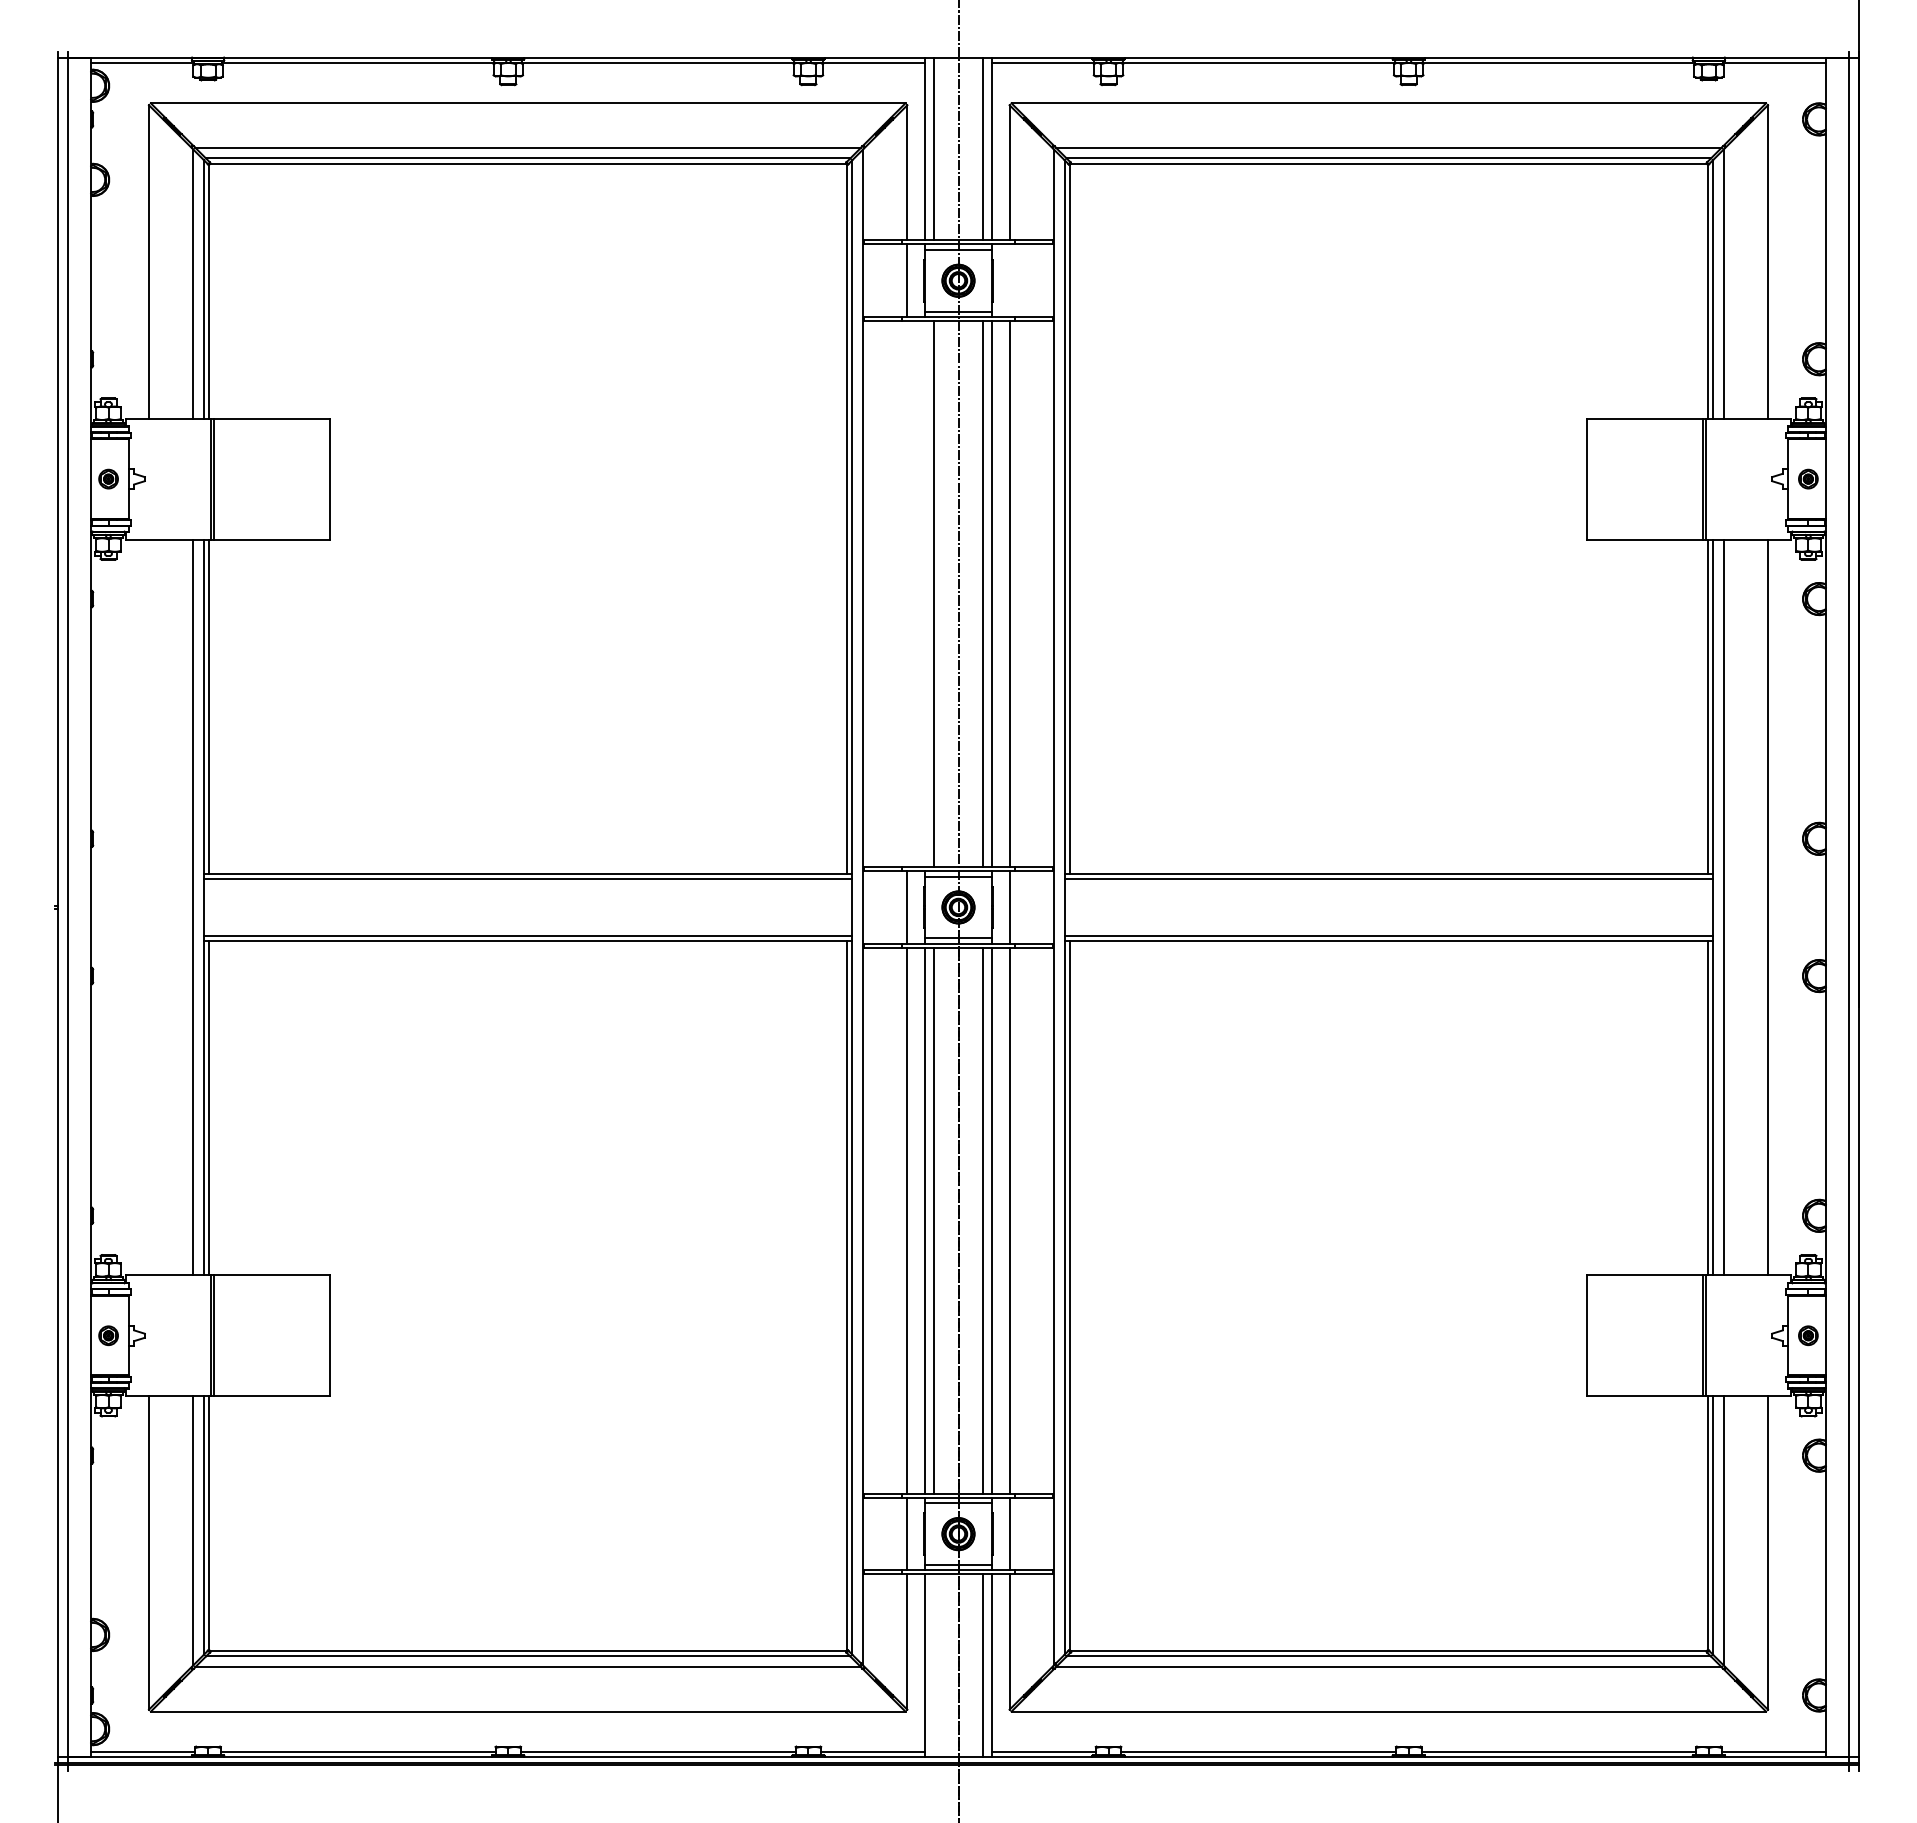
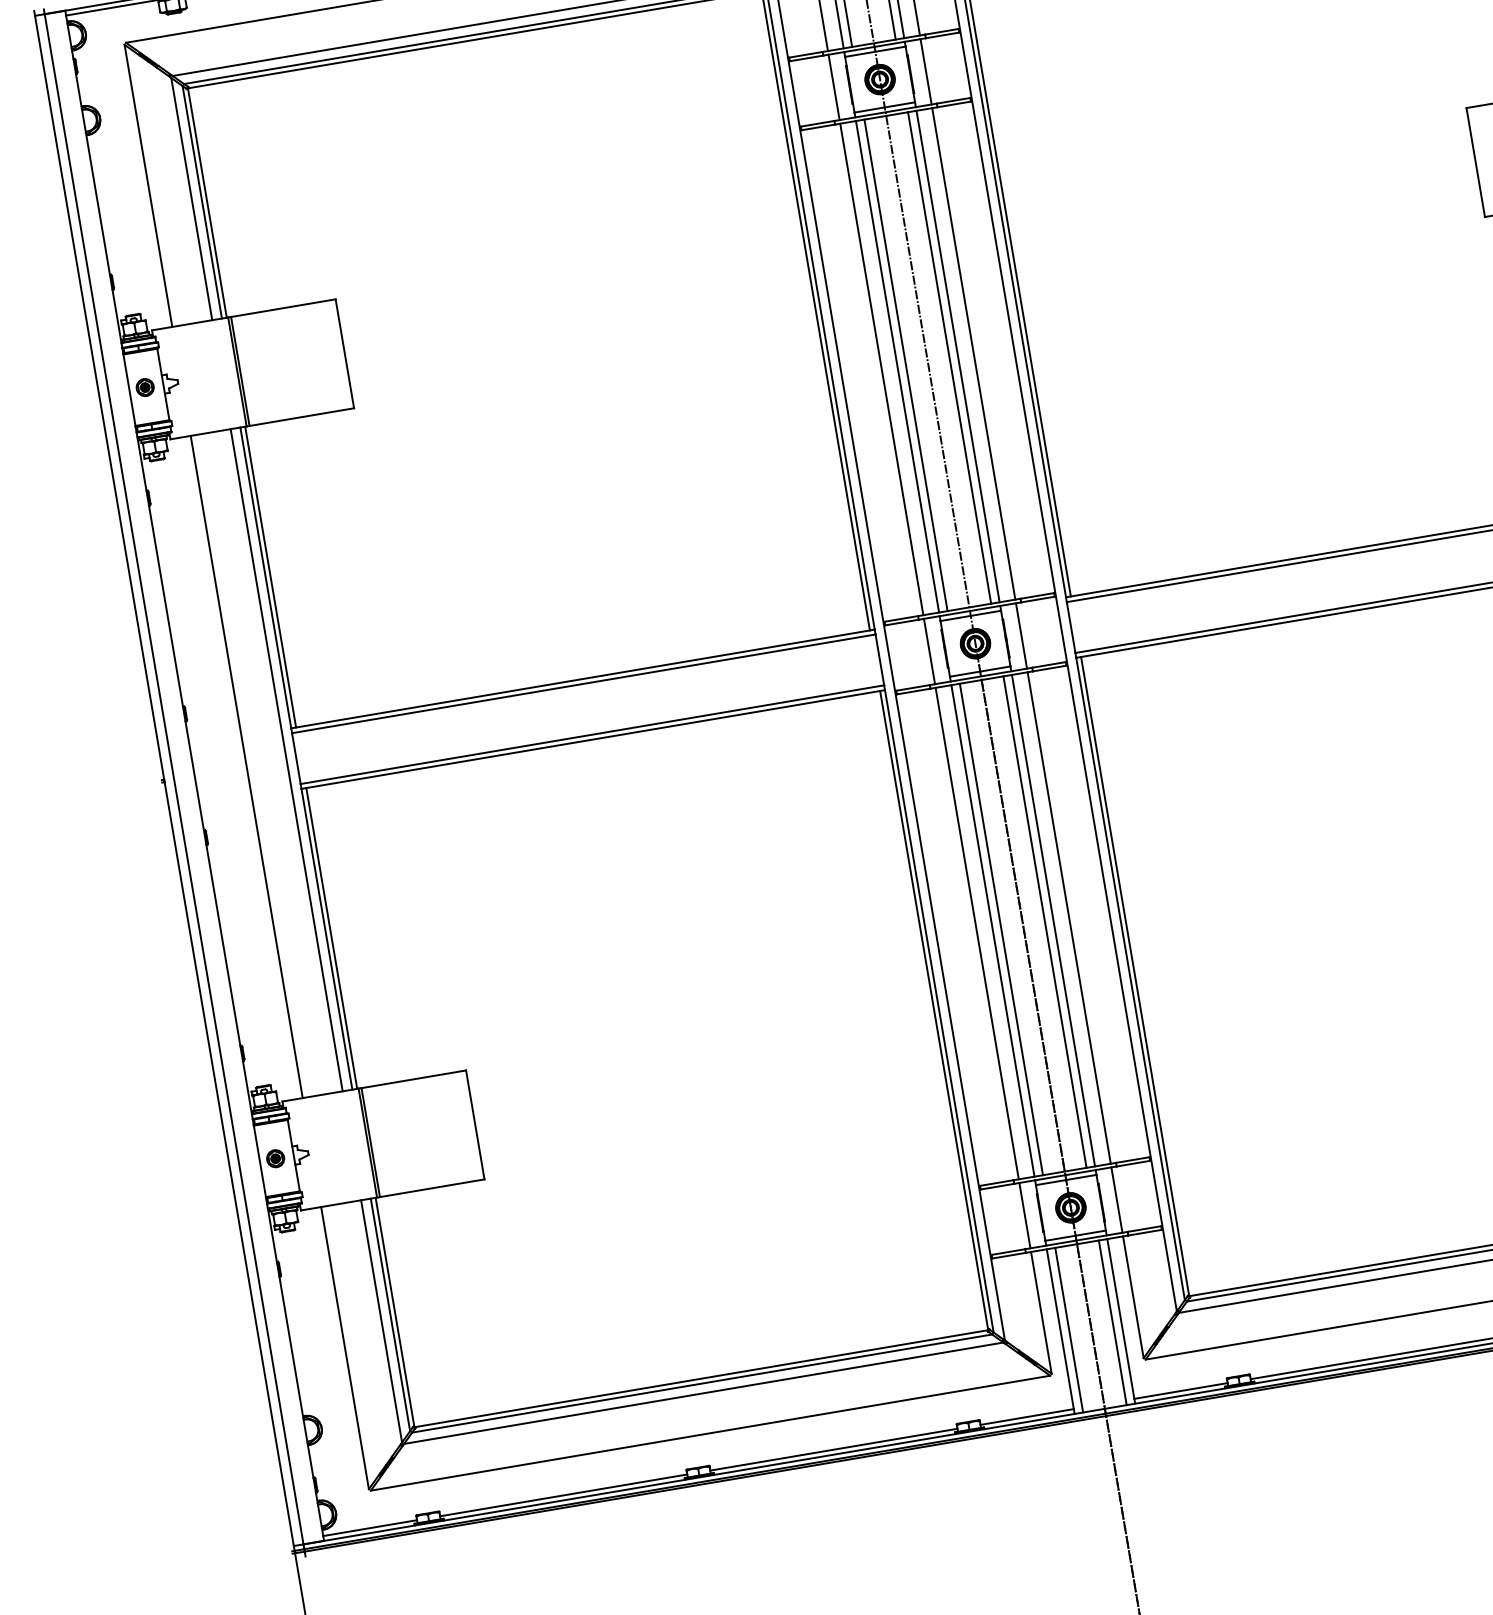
line: (1009, 280) -> (925, 71), added
line: (907, 594) -> (881, 369), added
line: (924, 594) -> (897, 367), added
line: (148, 907) -> (246, 767), added
line: (934, 1665) -> (1069, 1329), added

